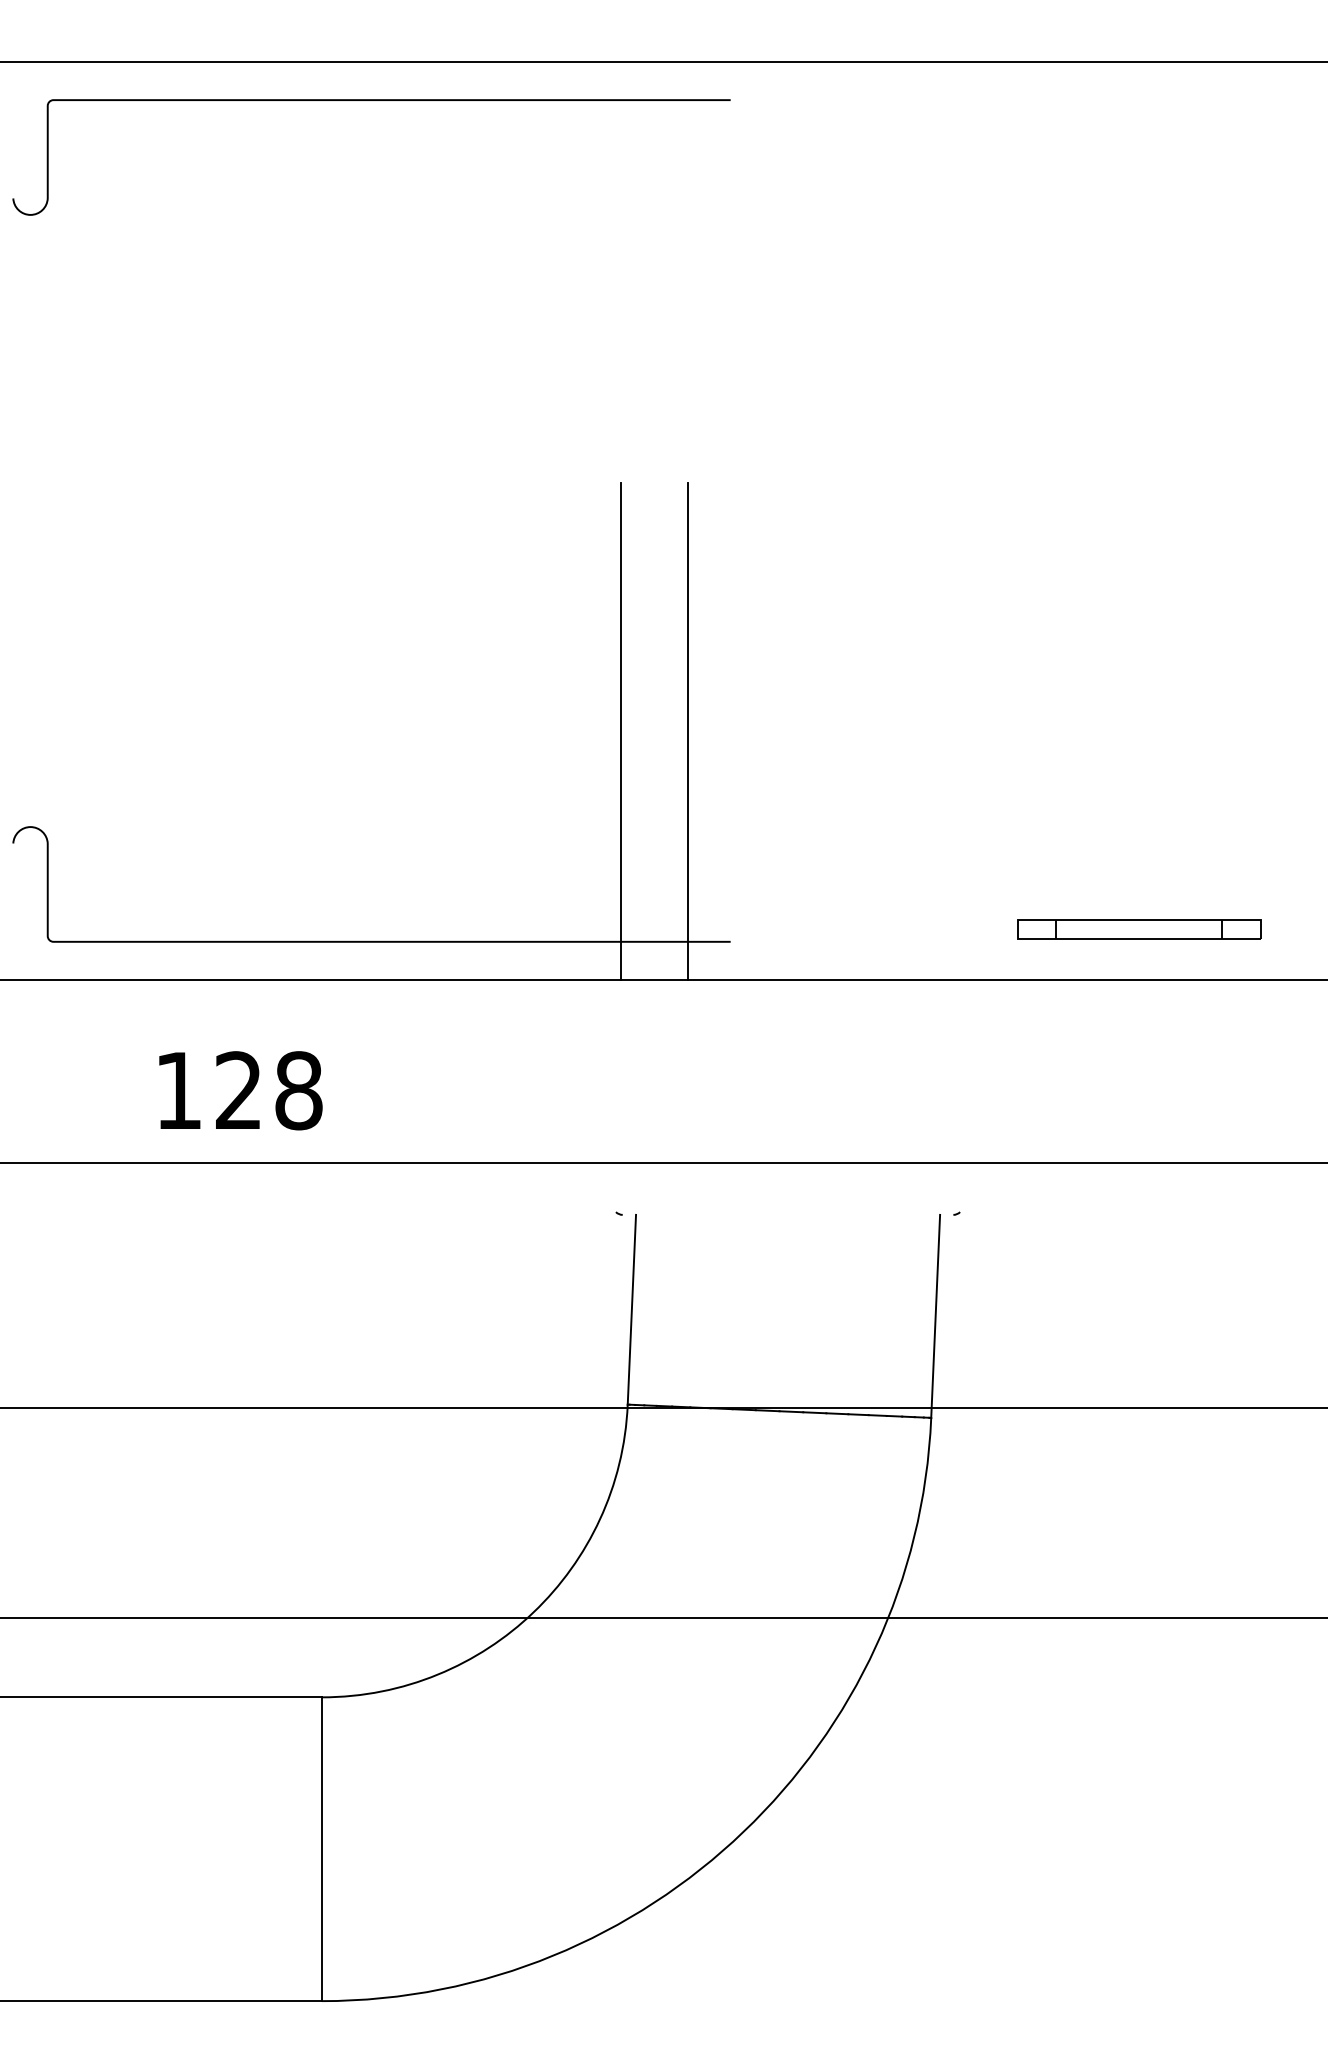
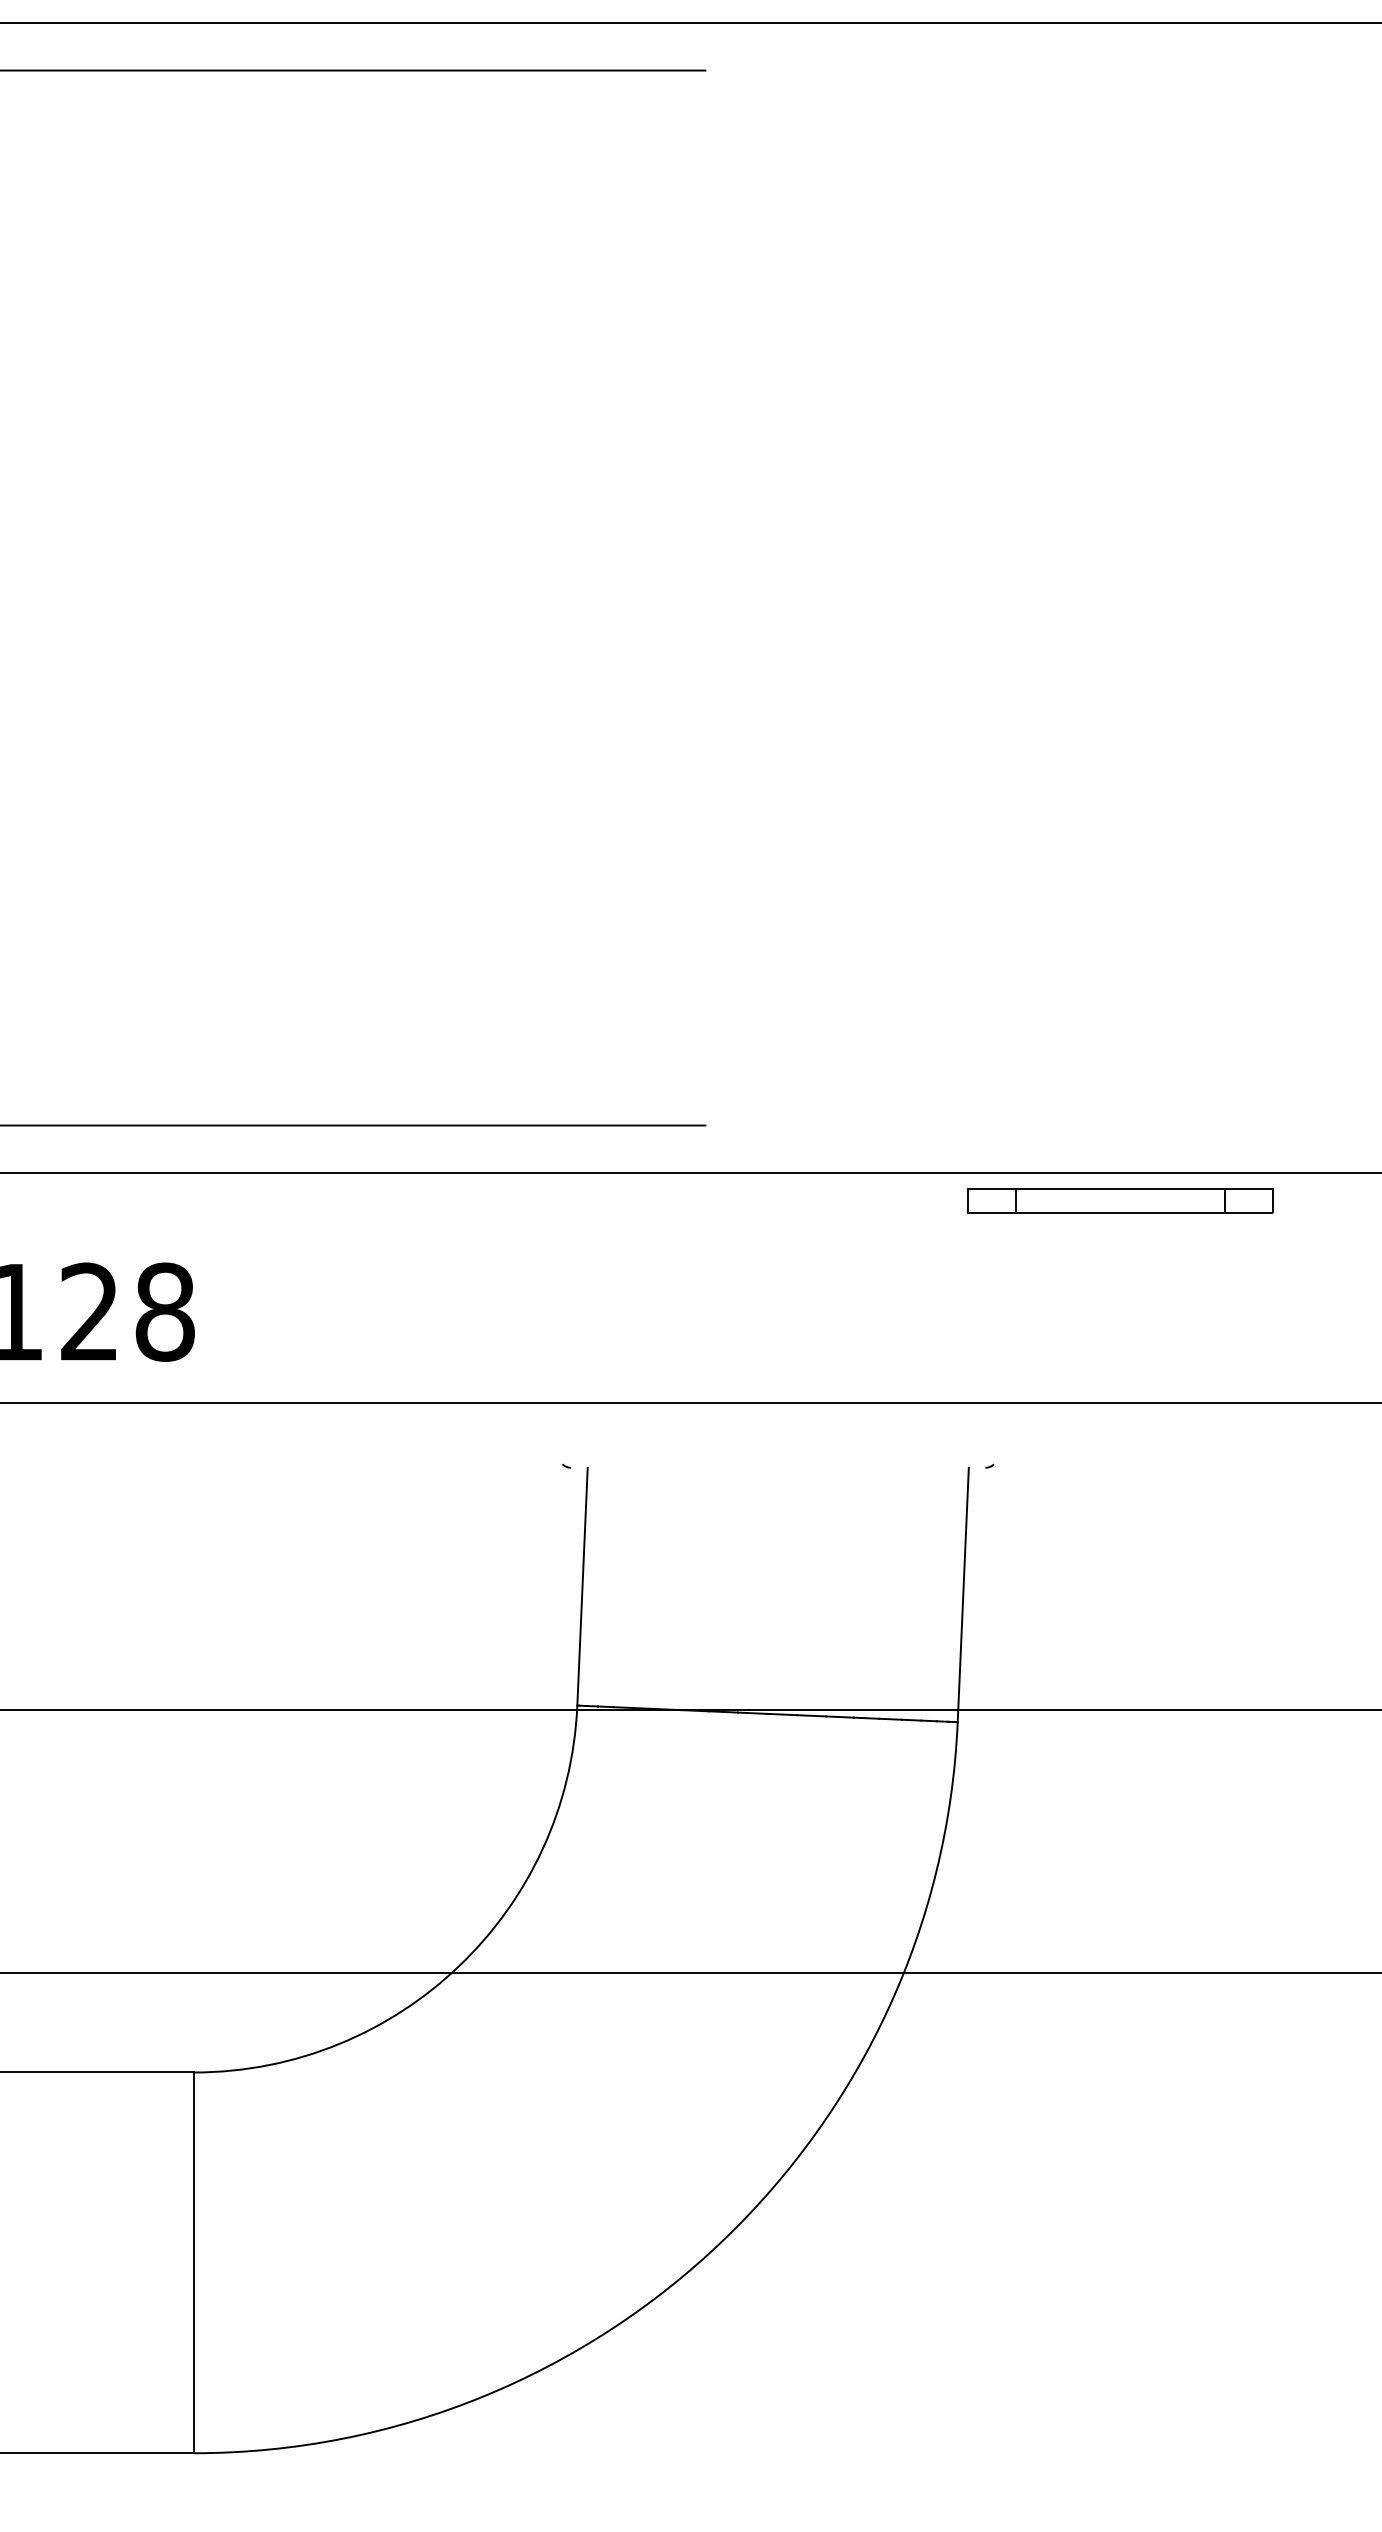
line: (620, 731) -> (568, 861), removed
line: (687, 731) -> (652, 861), removed
part: (1139, 929) -> (1121, 1201), moved

